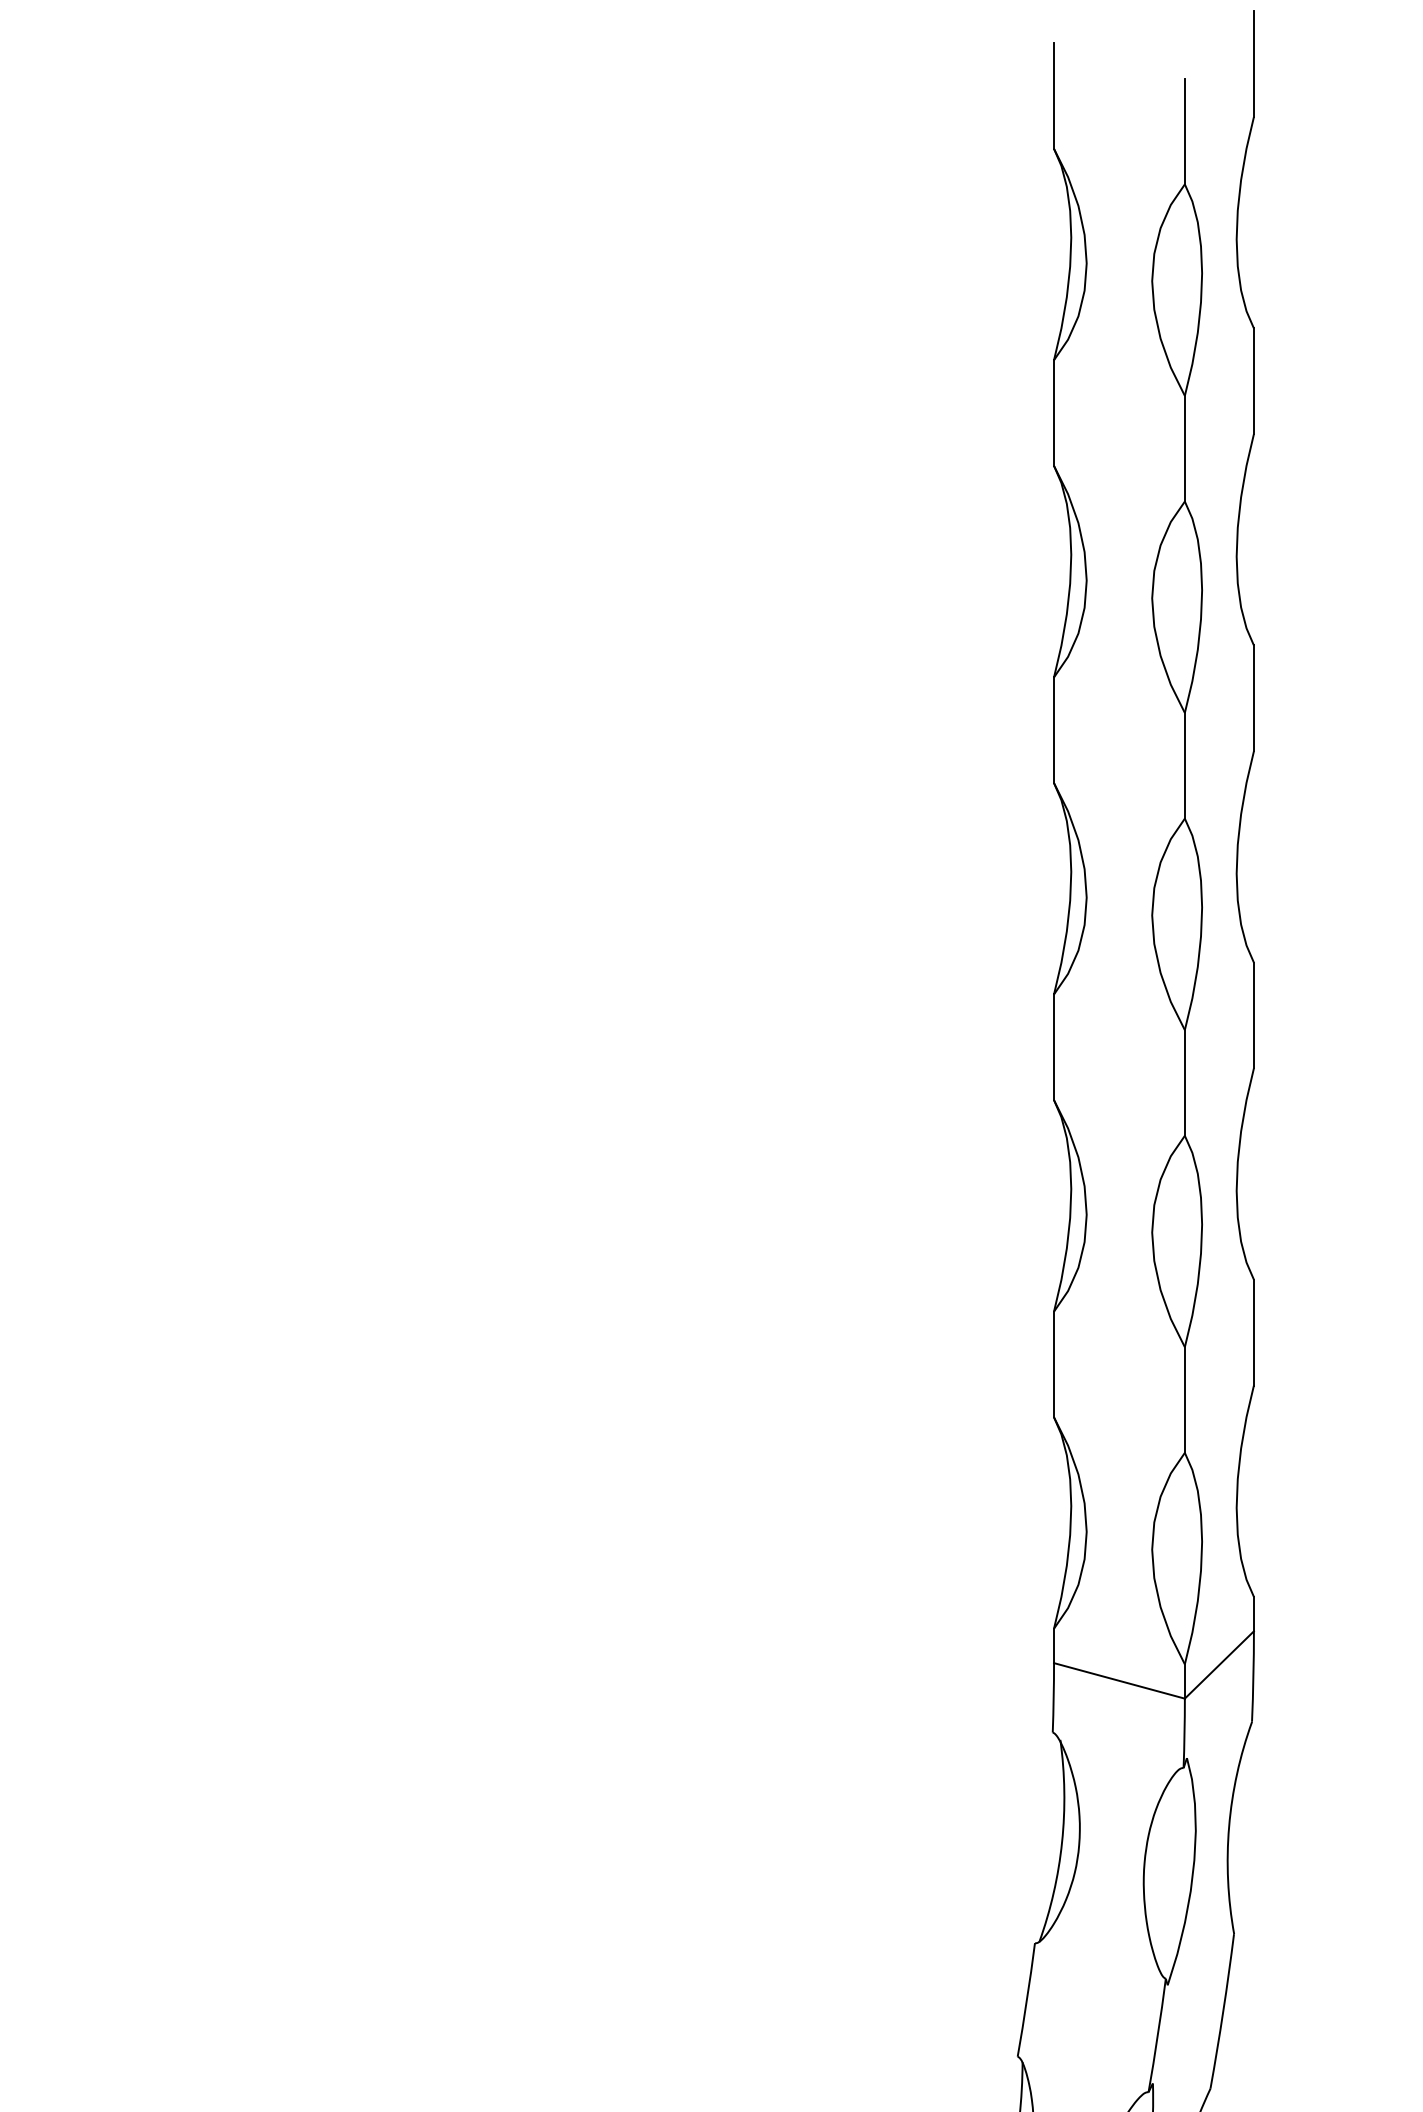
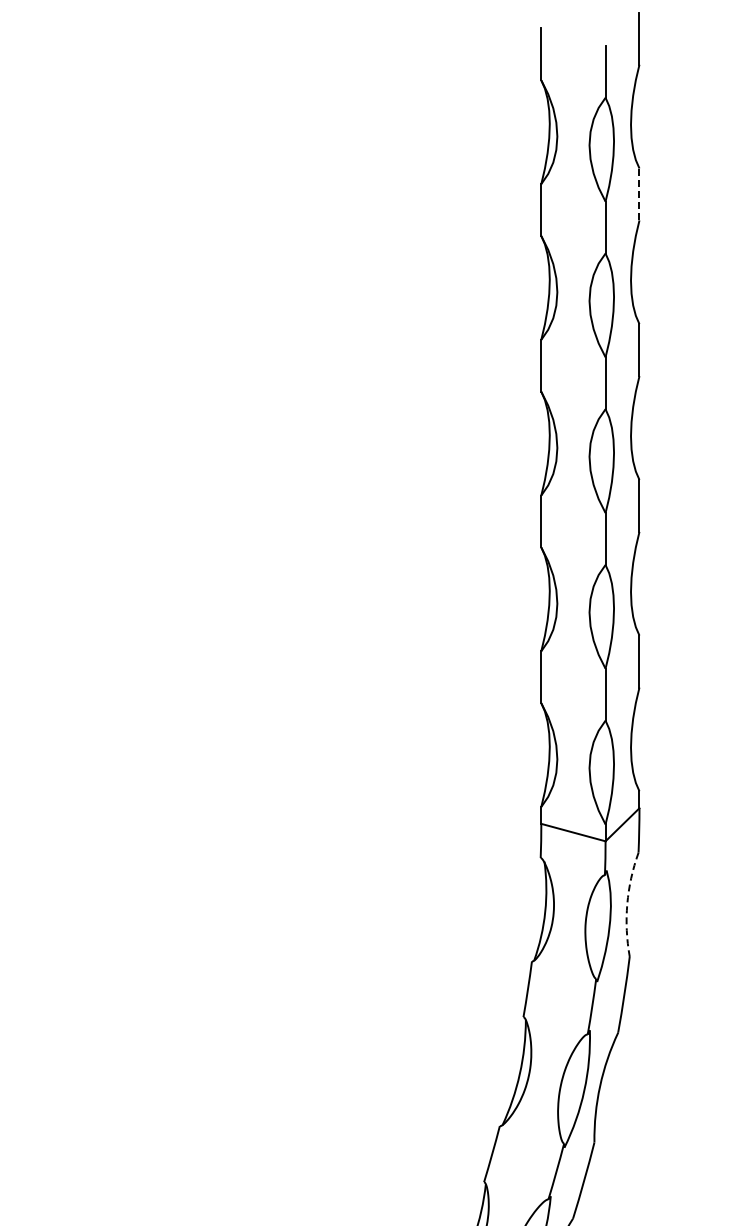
line: (1253, 381) -> (639, 194), solid -> dashed
arc: (1229, 1827) -> (627, 904), solid -> dashed

